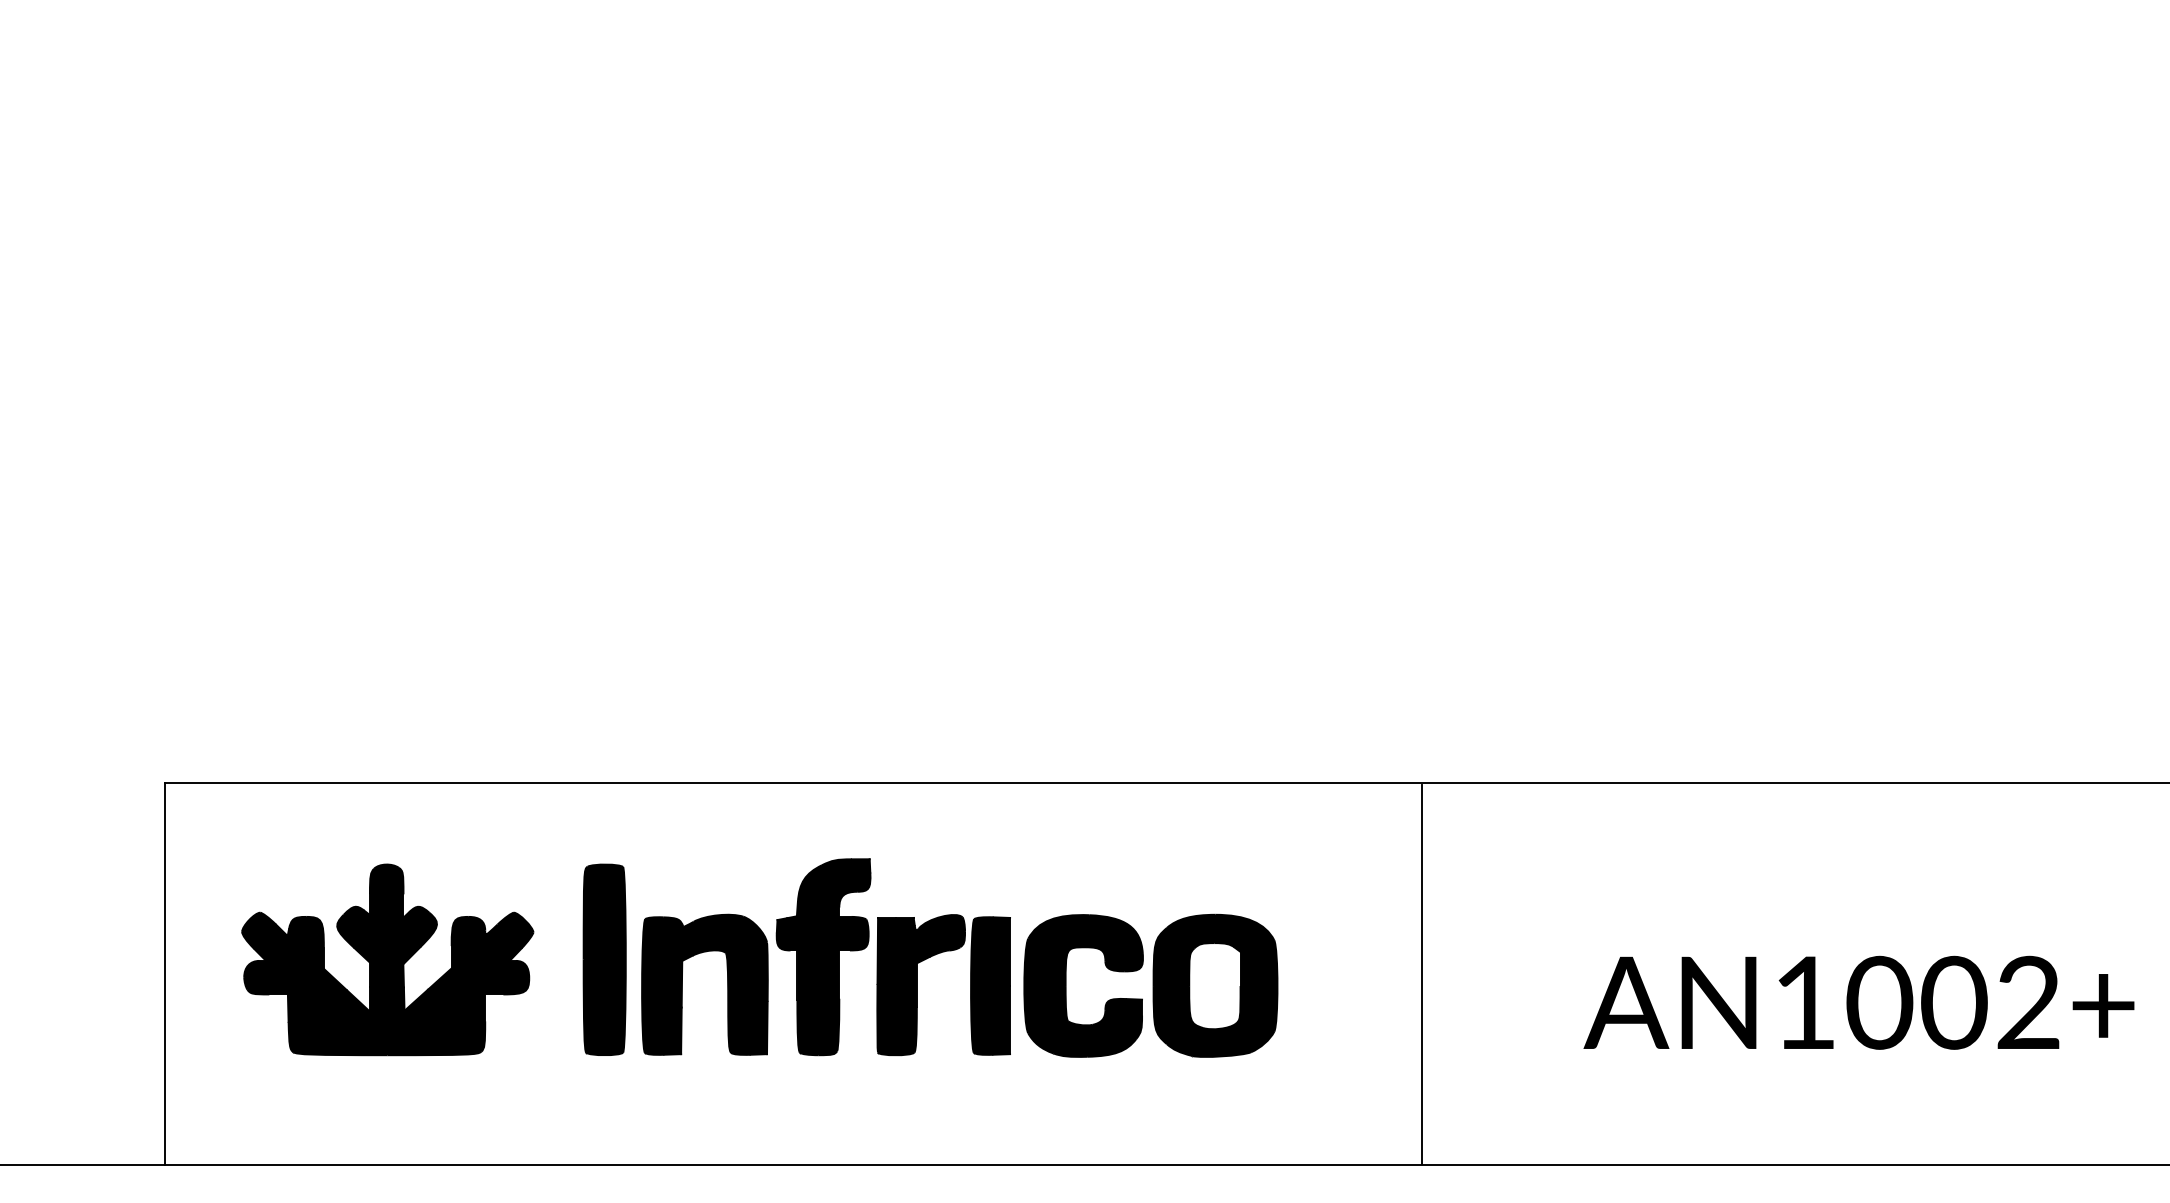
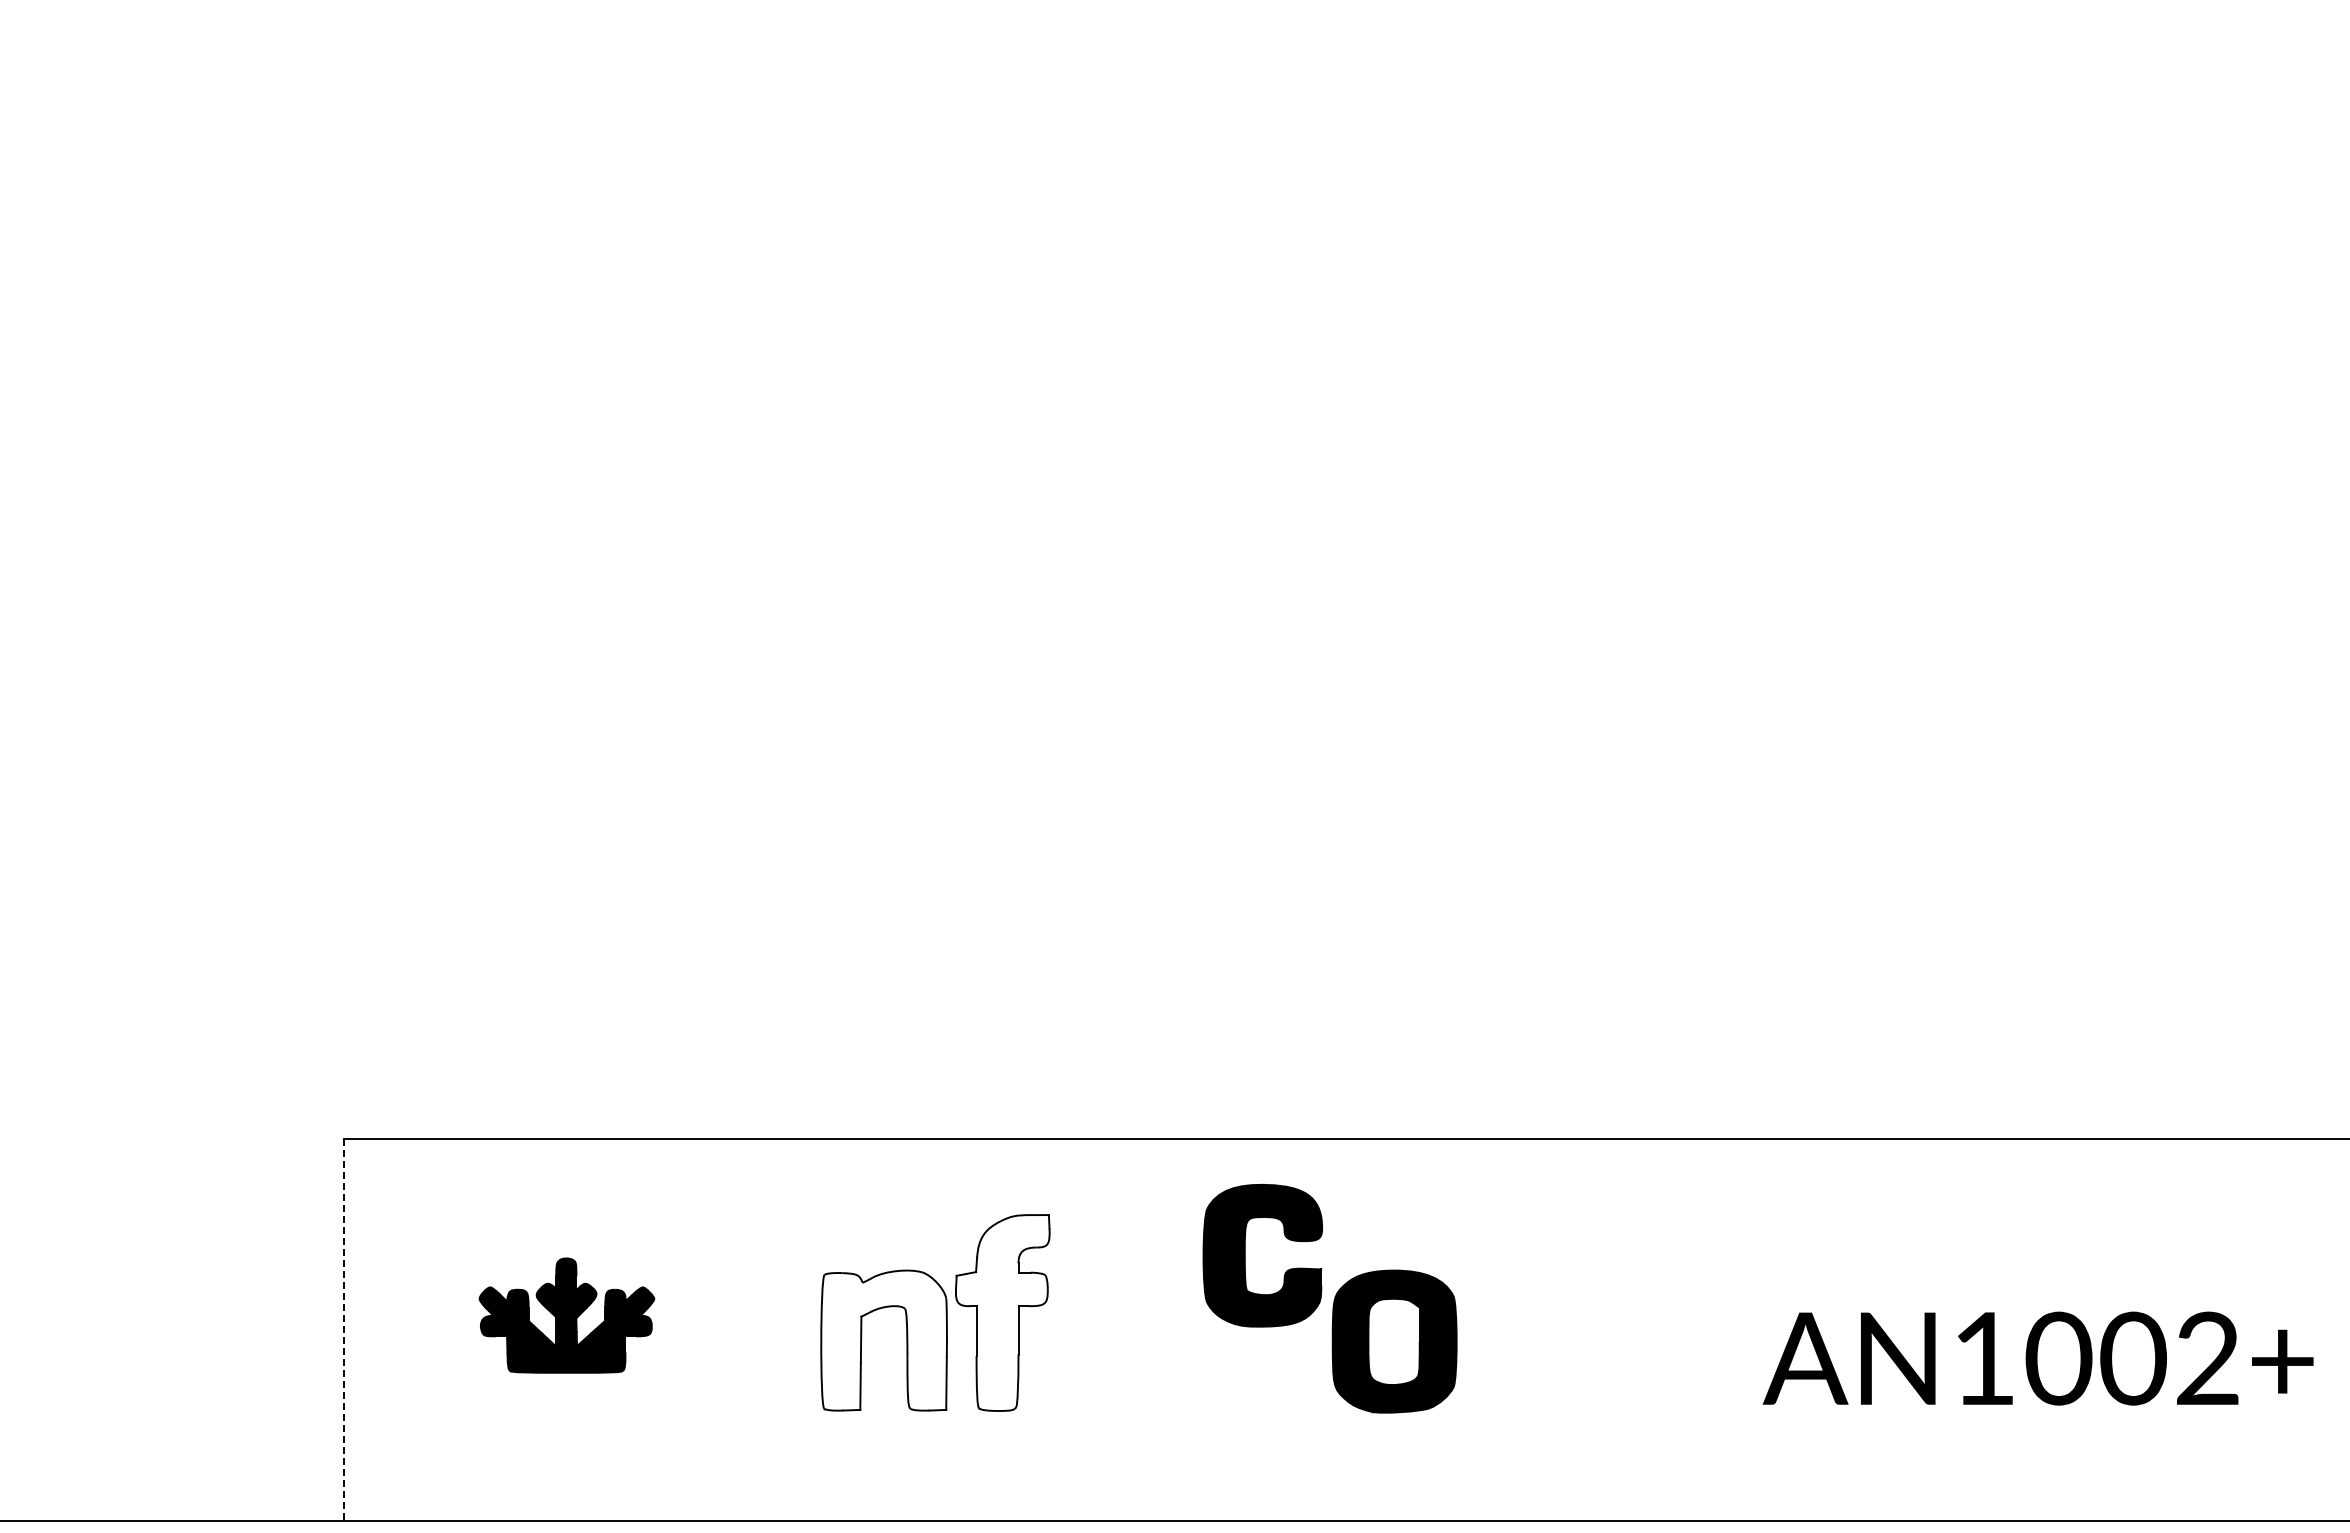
fill: (823, 956) -> (1002, 1312), removed
part: (387, 959) -> (566, 1315), size x0.6
part: (604, 959) -> (783, 1315), removed
line: (165, 973) -> (344, 1329), solid -> dashed
line: (1421, 973) -> (1600, 1329), removed
fill: (704, 984) -> (883, 1340), removed
part: (917, 984) -> (1096, 1340), removed
part: (1066, 985) -> (1245, 1255), moved

